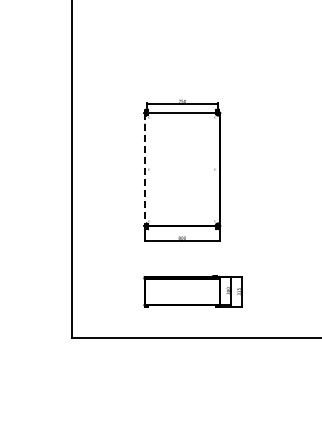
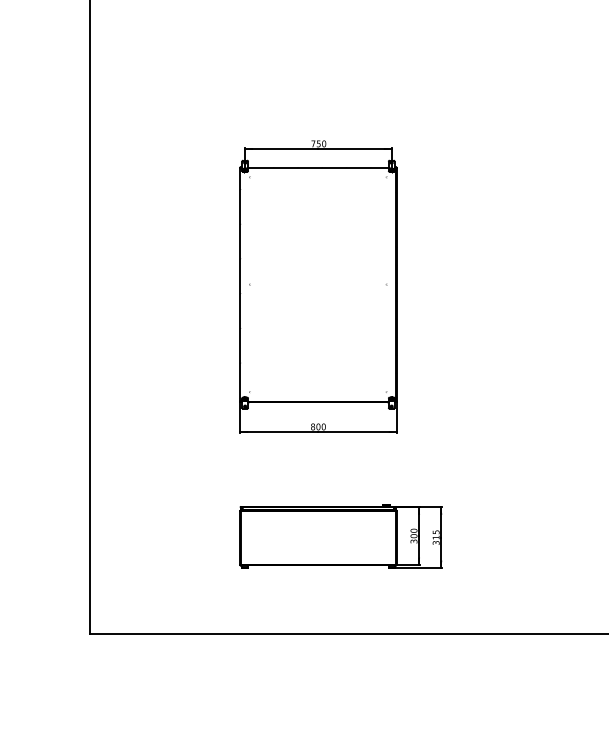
line: (144, 170) -> (240, 286), dashed -> solid

